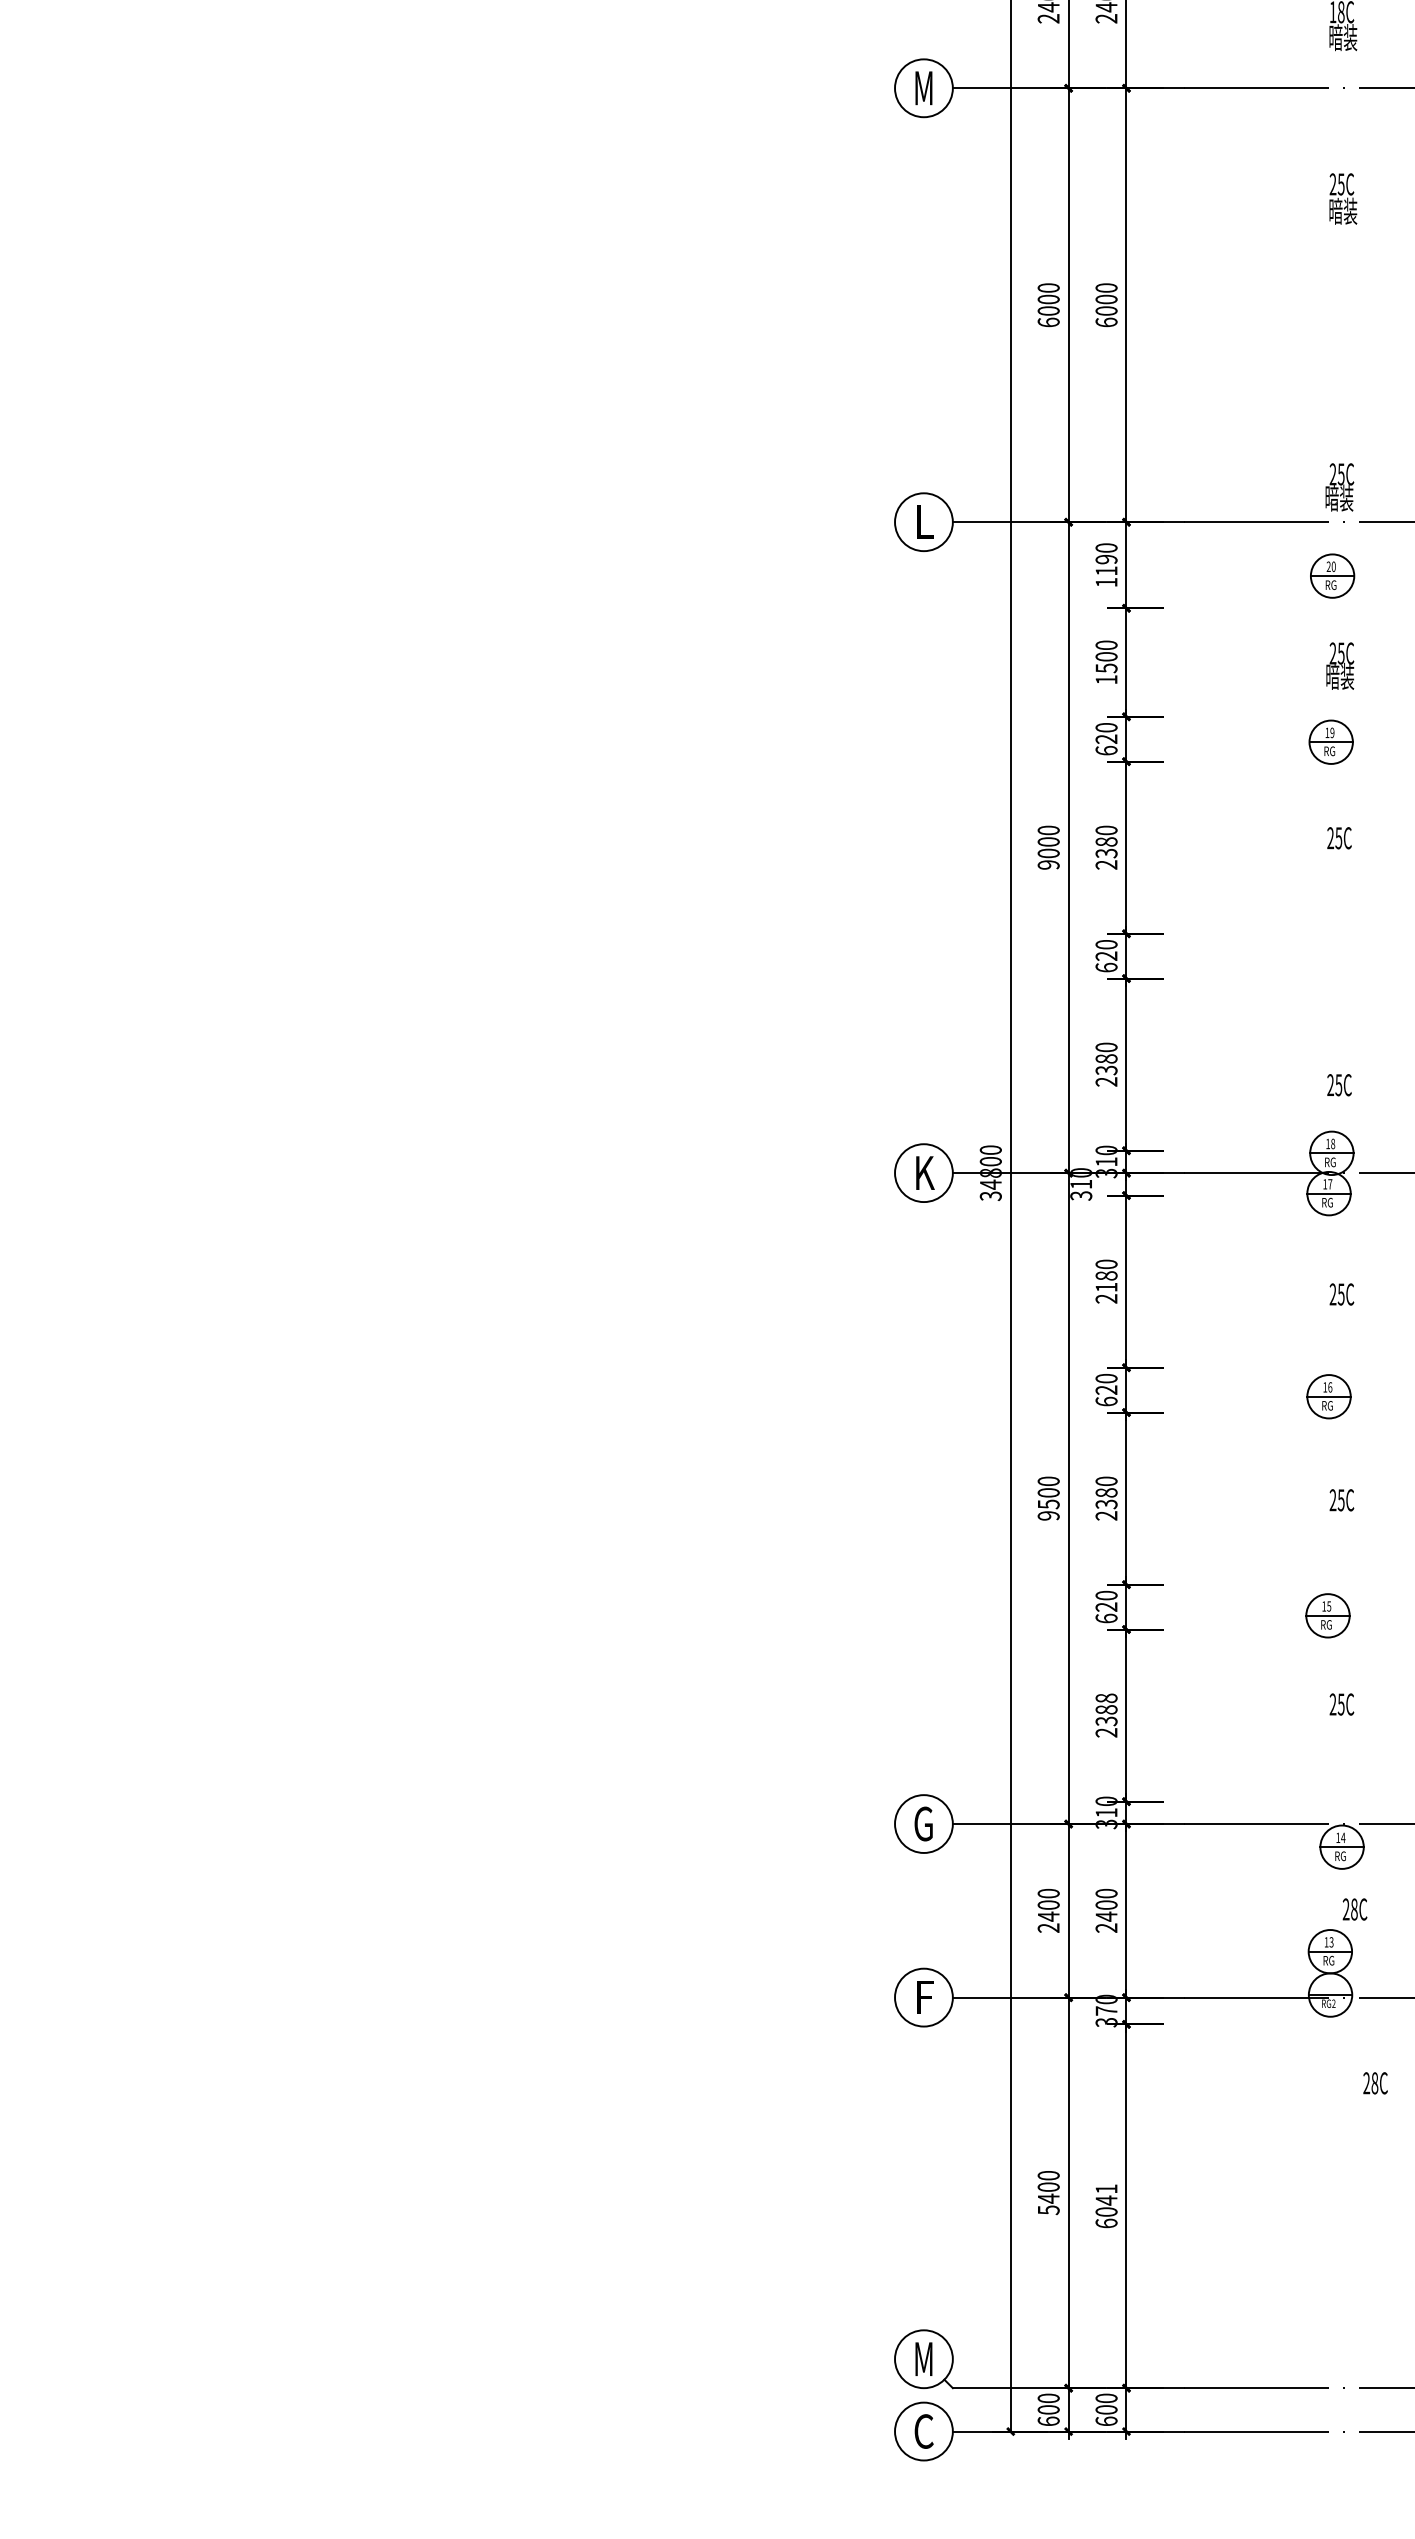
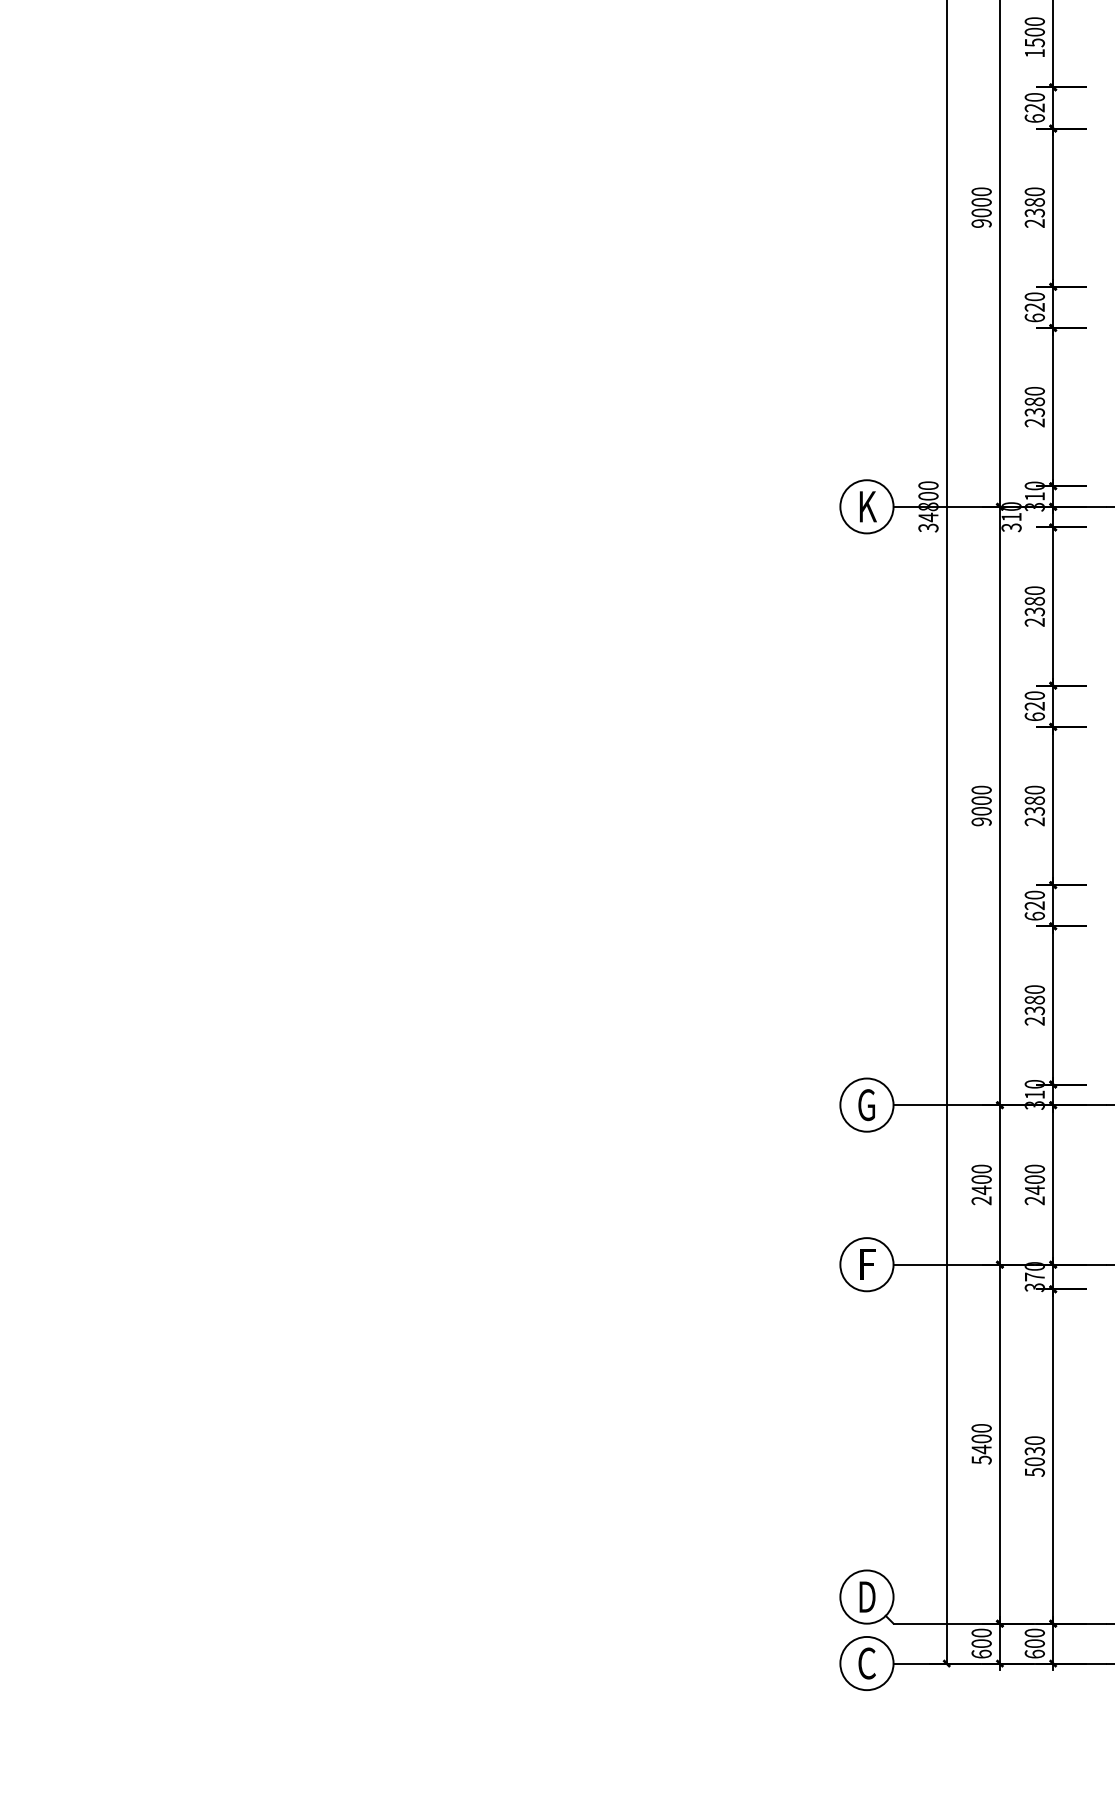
text: (1106, 1287) -> (1034, 611), 2180 -> 2380
text: (1048, 1504) -> (981, 811), 9500 -> 9000
text: (1106, 1698) -> (1034, 989), 2388 -> 2380
text: (1106, 2206) -> (1034, 1456), 6041 -> 5030
text: (924, 2358) -> (867, 1596), M -> D

